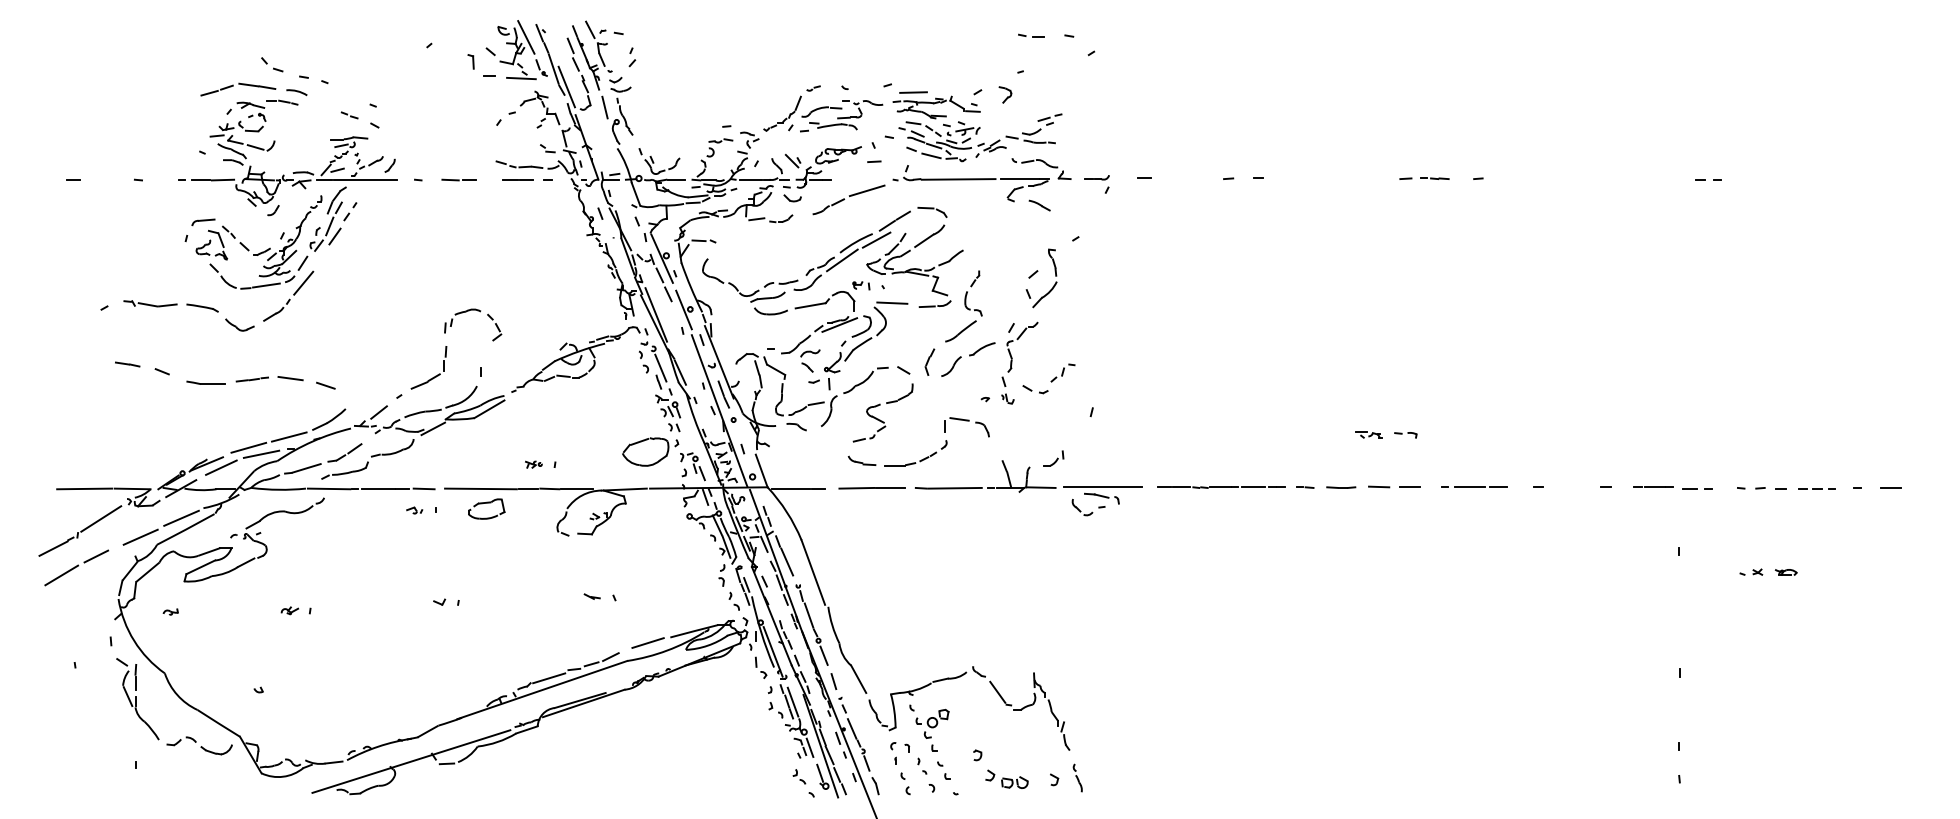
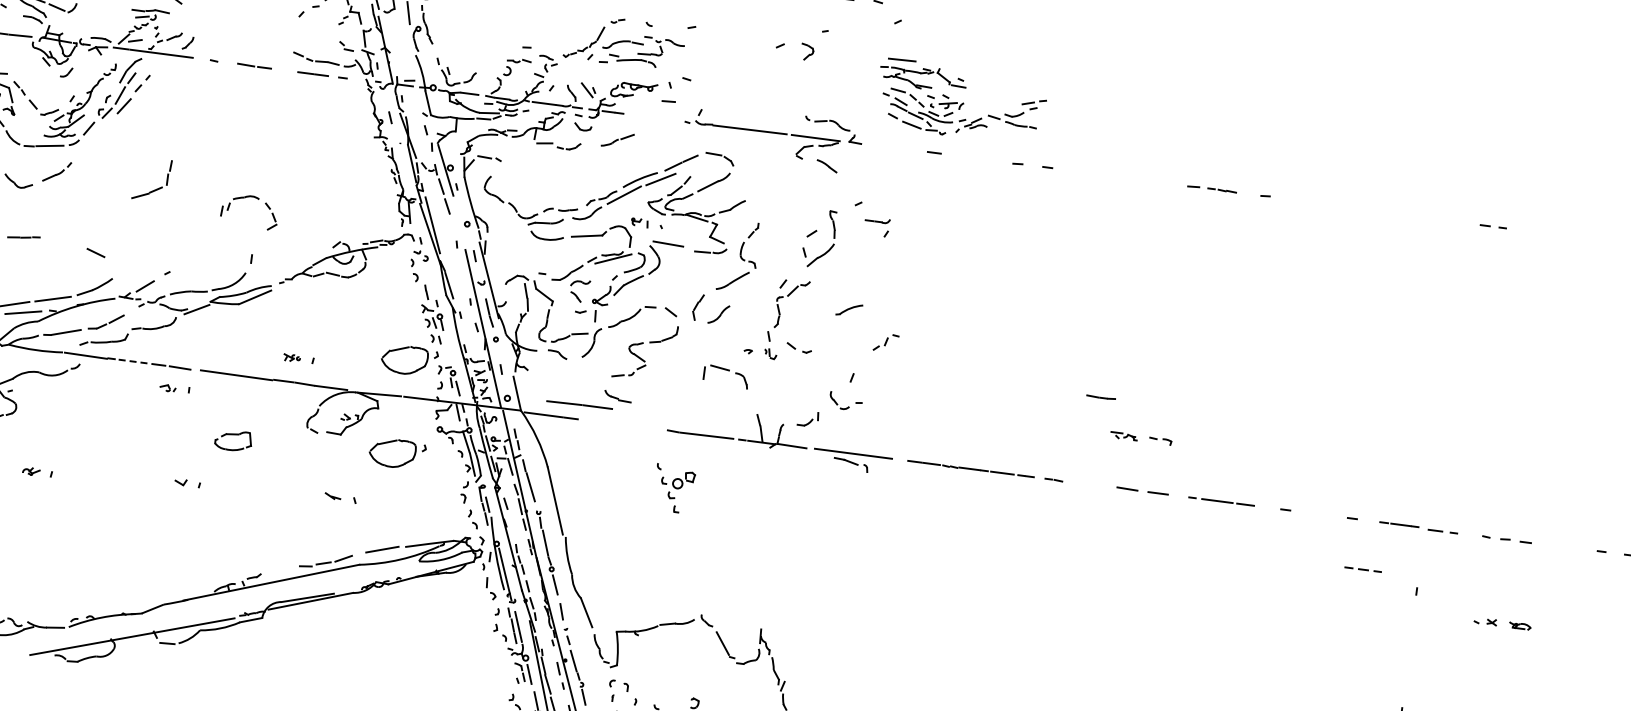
part: (977, 126) -> (961, 101), moved
part: (1096, 184) -> (876, 227), moved
line: (866, 190) -> (657, 129), removed
line: (303, 282) -> (87, 147), removed
line: (683, 309) -> (460, 223), removed
part: (982, 349) -> (849, 310), moved
line: (660, 367) -> (430, 277), removed
part: (1062, 372) -> (885, 342), moved
part: (435, 375) -> (157, 188), moved
line: (290, 378) -> (61, 241), removed
part: (919, 460) -> (675, 403), removed
line: (1341, 487) -> (1101, 397), moved
line: (378, 488) -> (134, 361), solid -> dashed
line: (871, 488) -> (579, 405), moved
line: (1816, 488) -> (1362, 569), moved
part: (1088, 507) -> (845, 401), moved
part: (486, 508) -> (233, 440), moved
part: (650, 545) -> (397, 453), added
line: (549, 678) -> (280, 572), removed
part: (929, 727) -> (674, 488), moved

